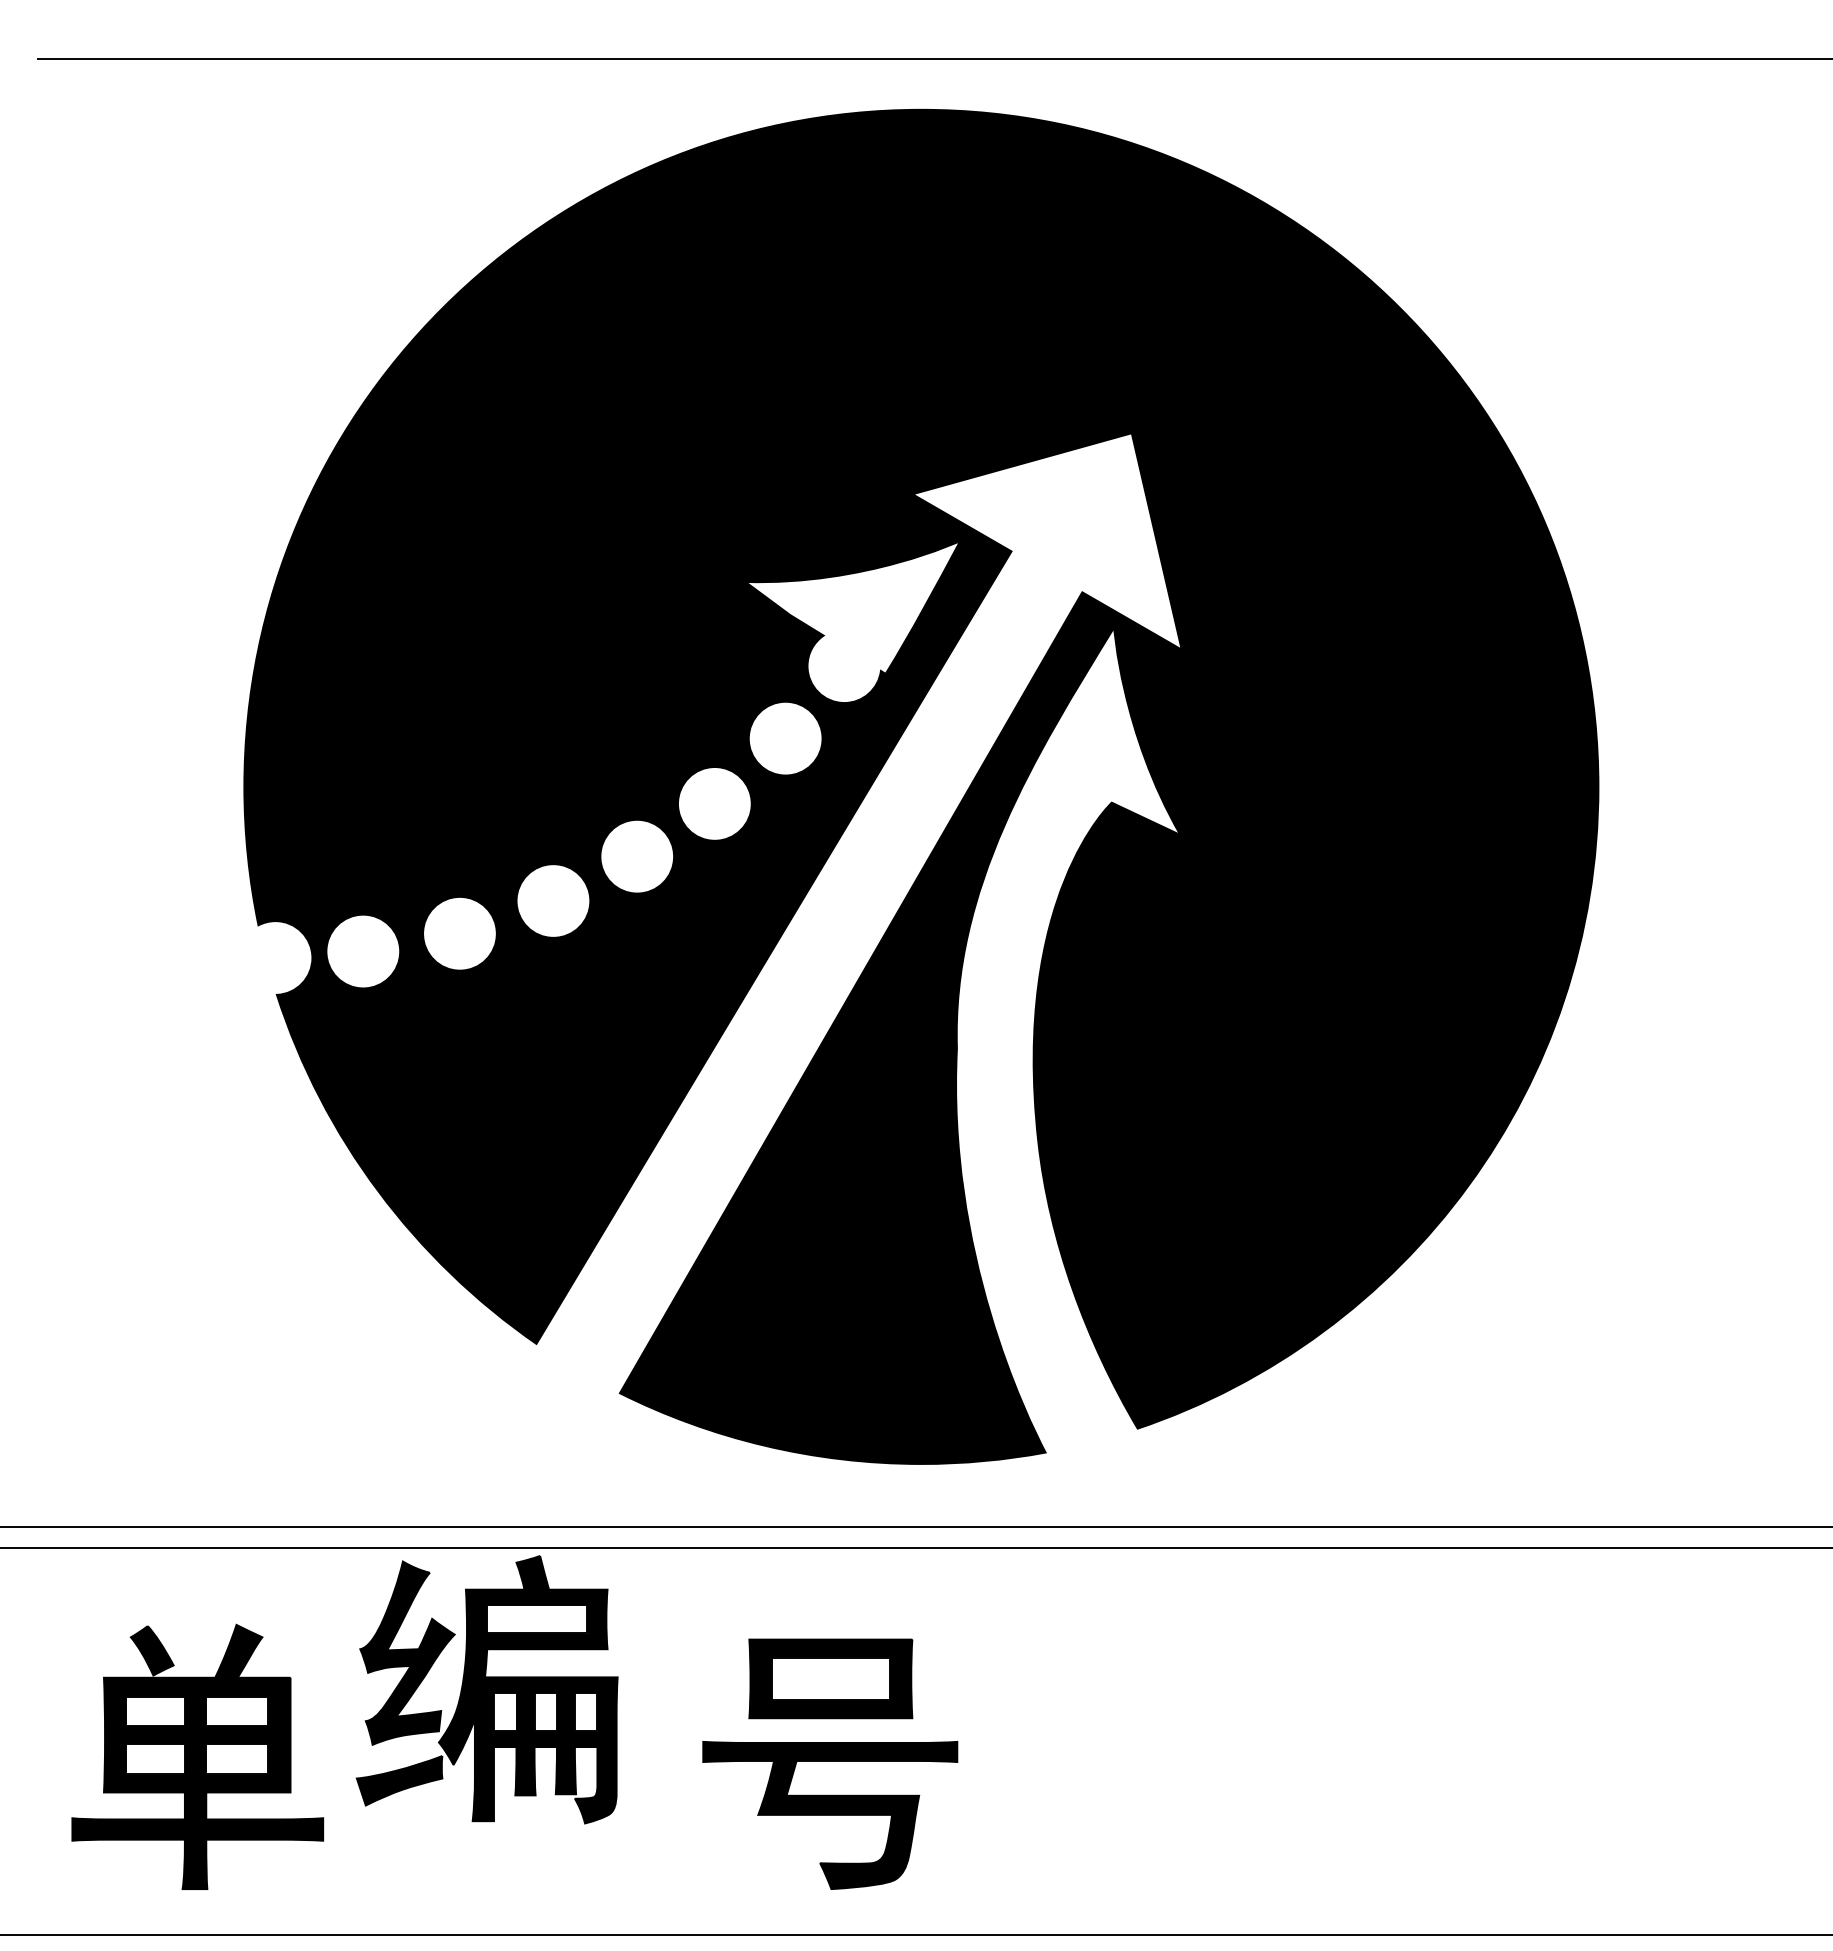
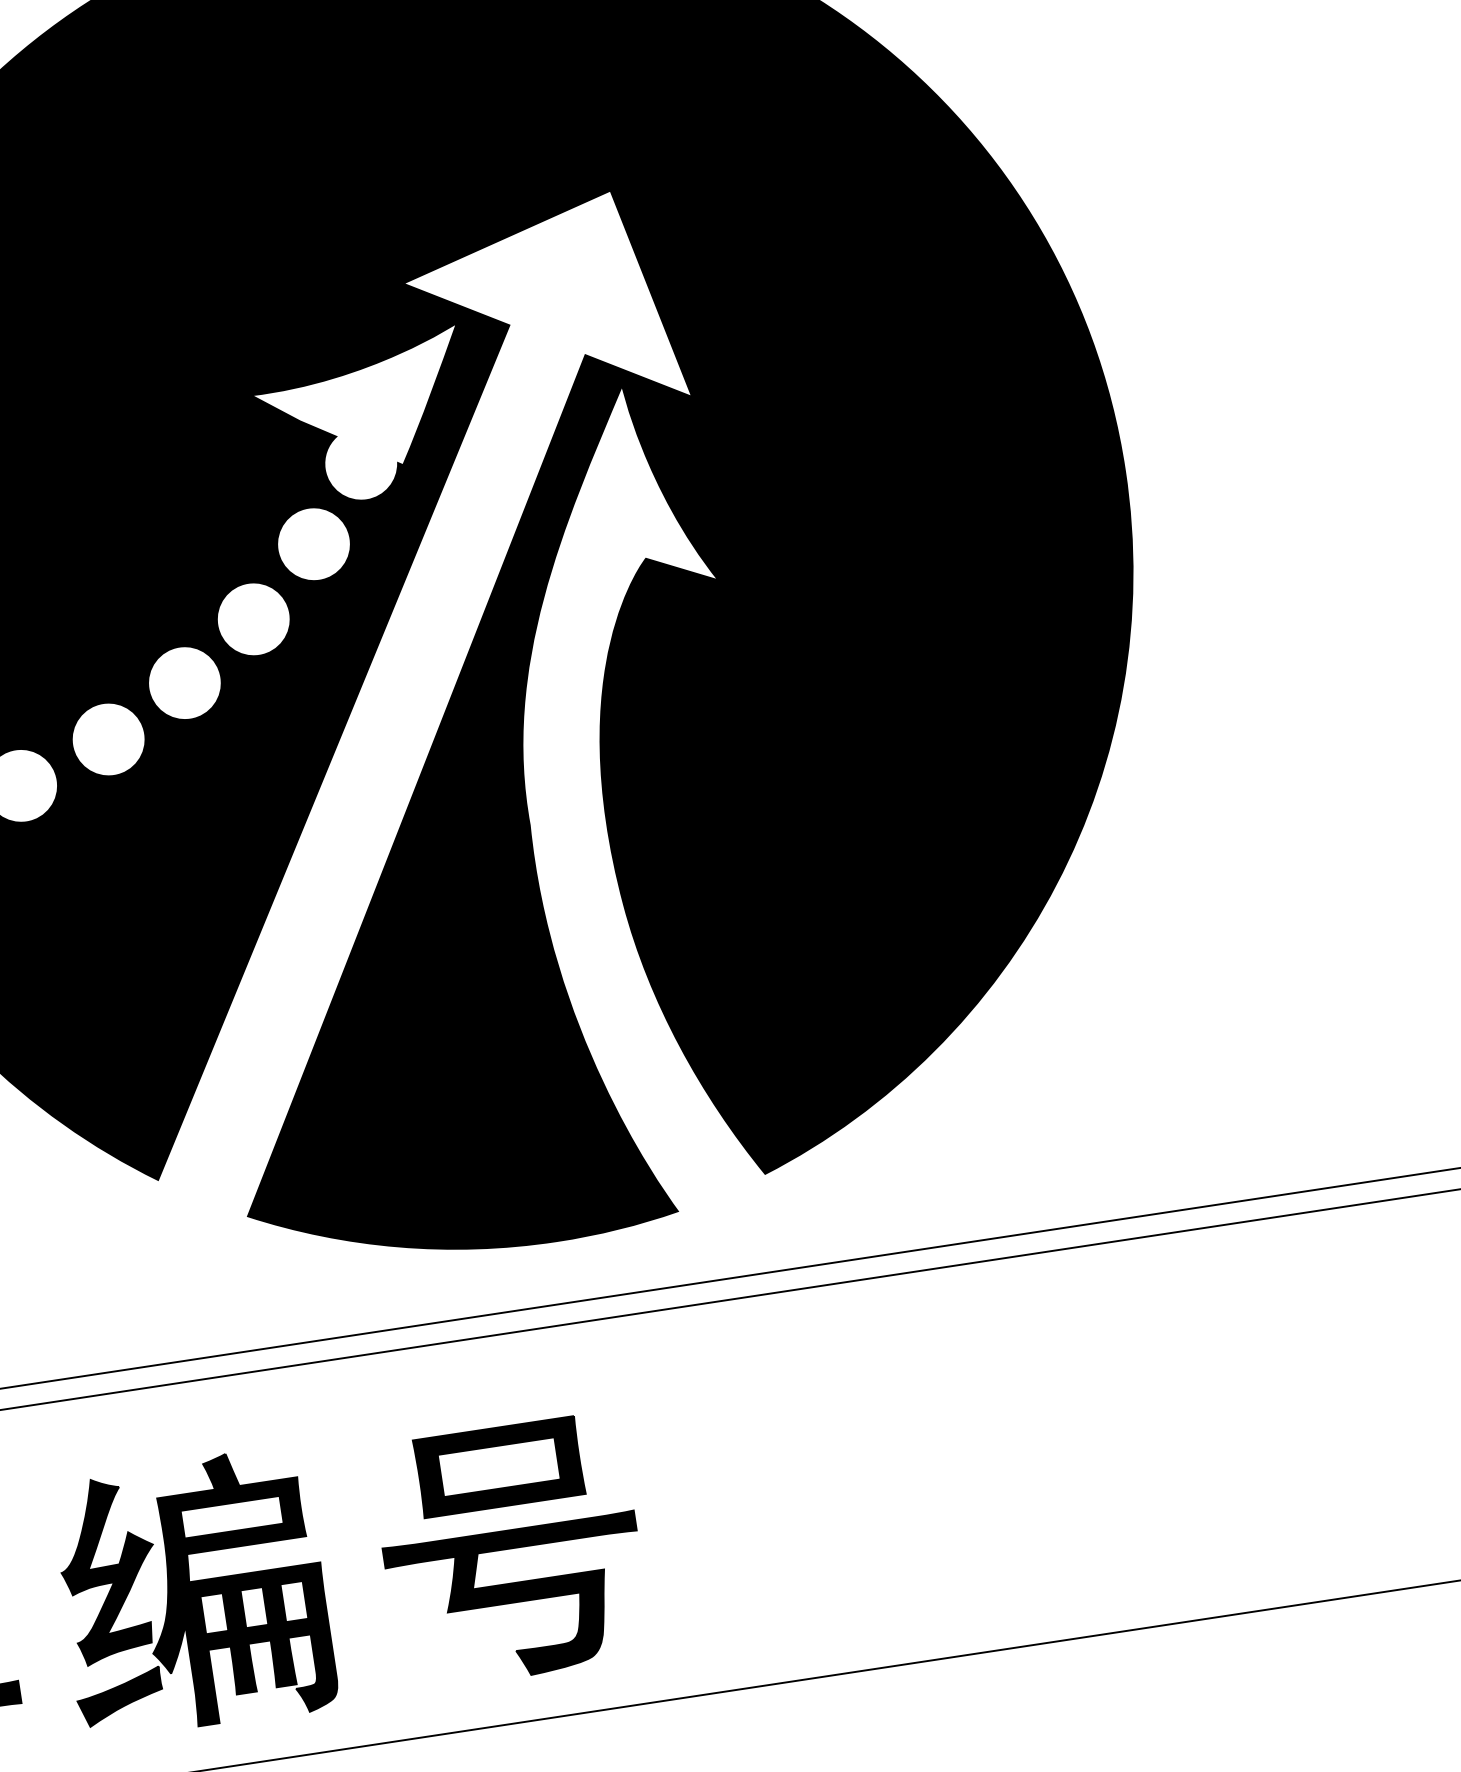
part: (486, 1689) -> (192, 1594), moved

